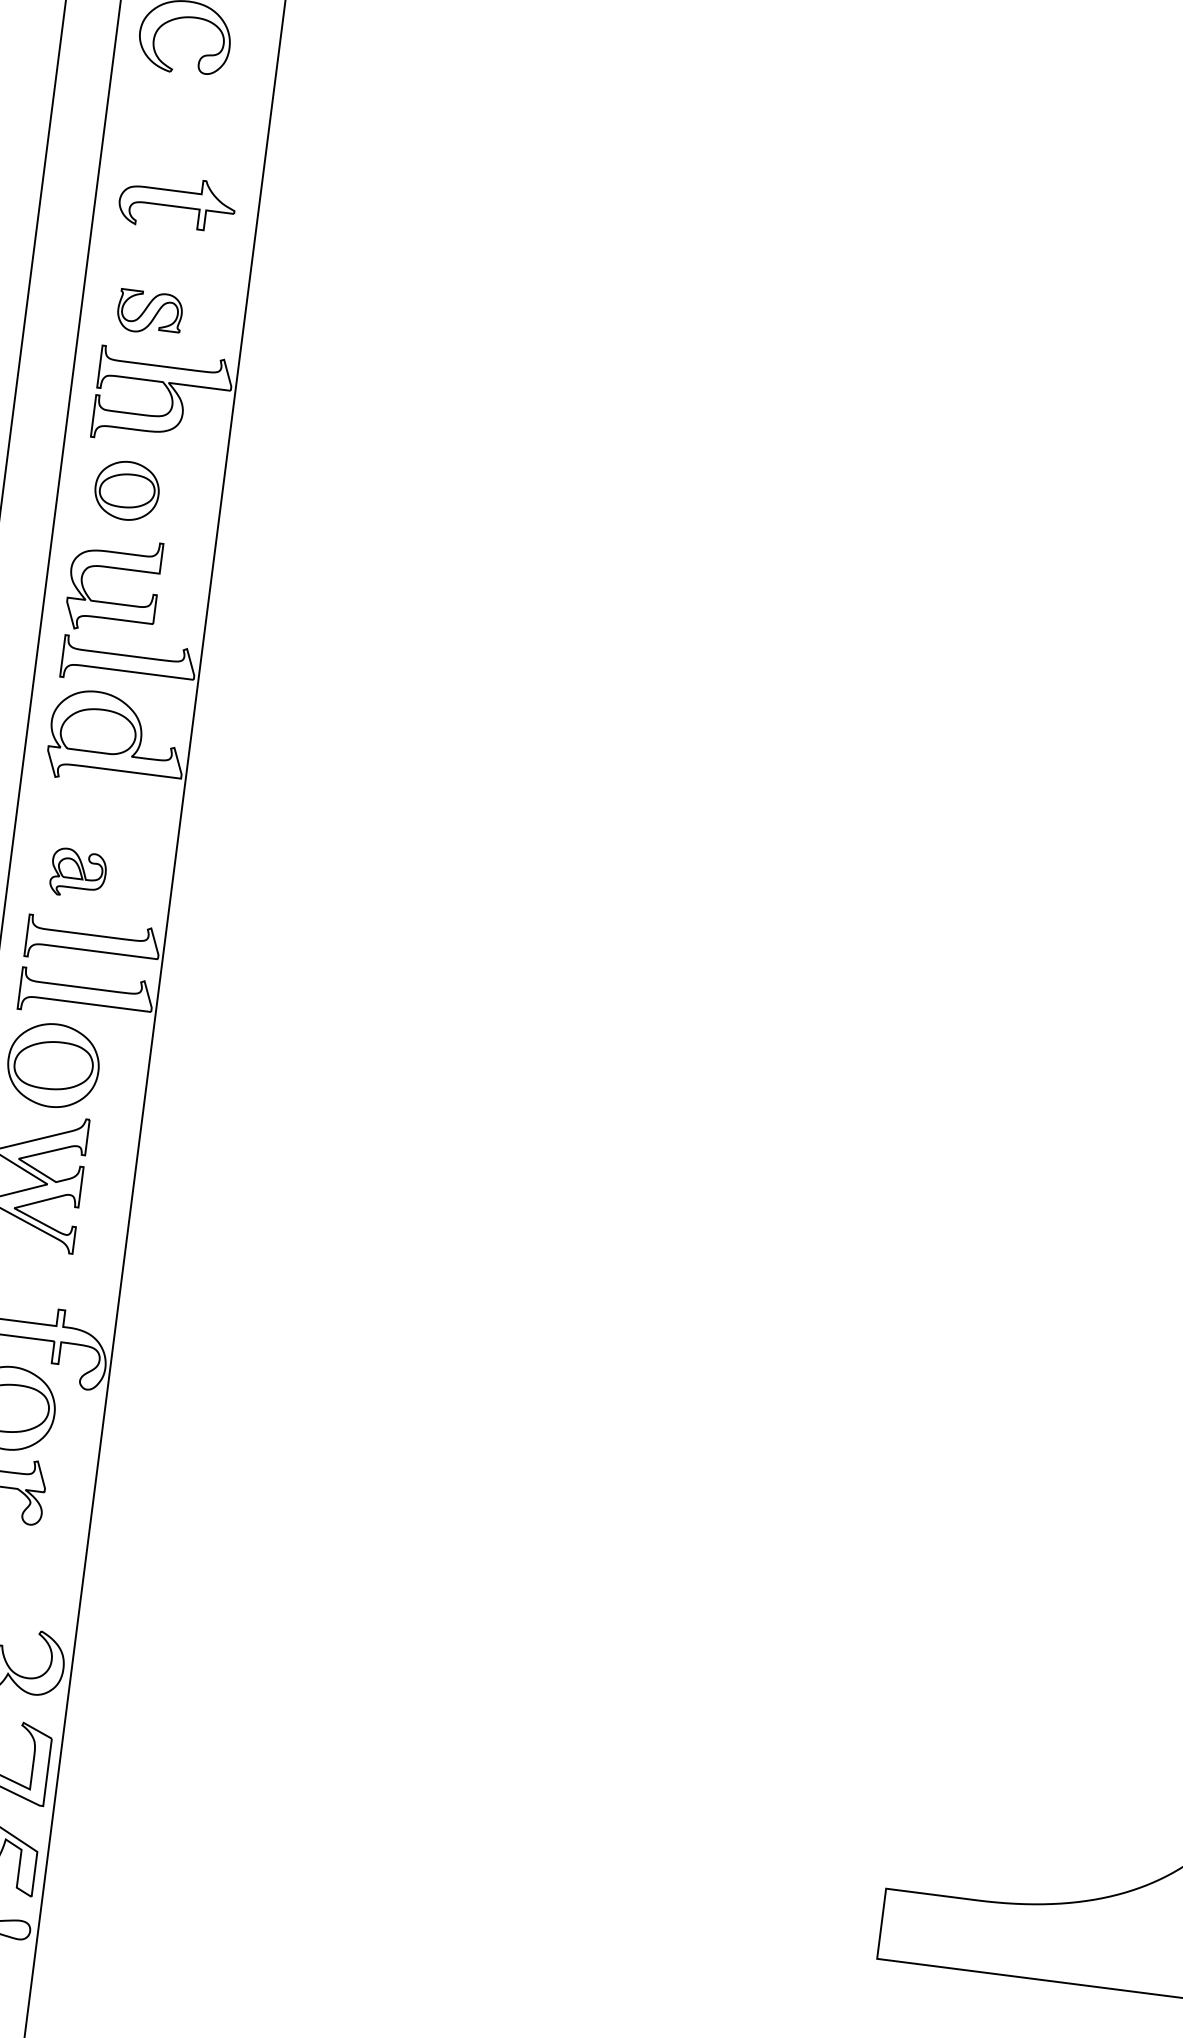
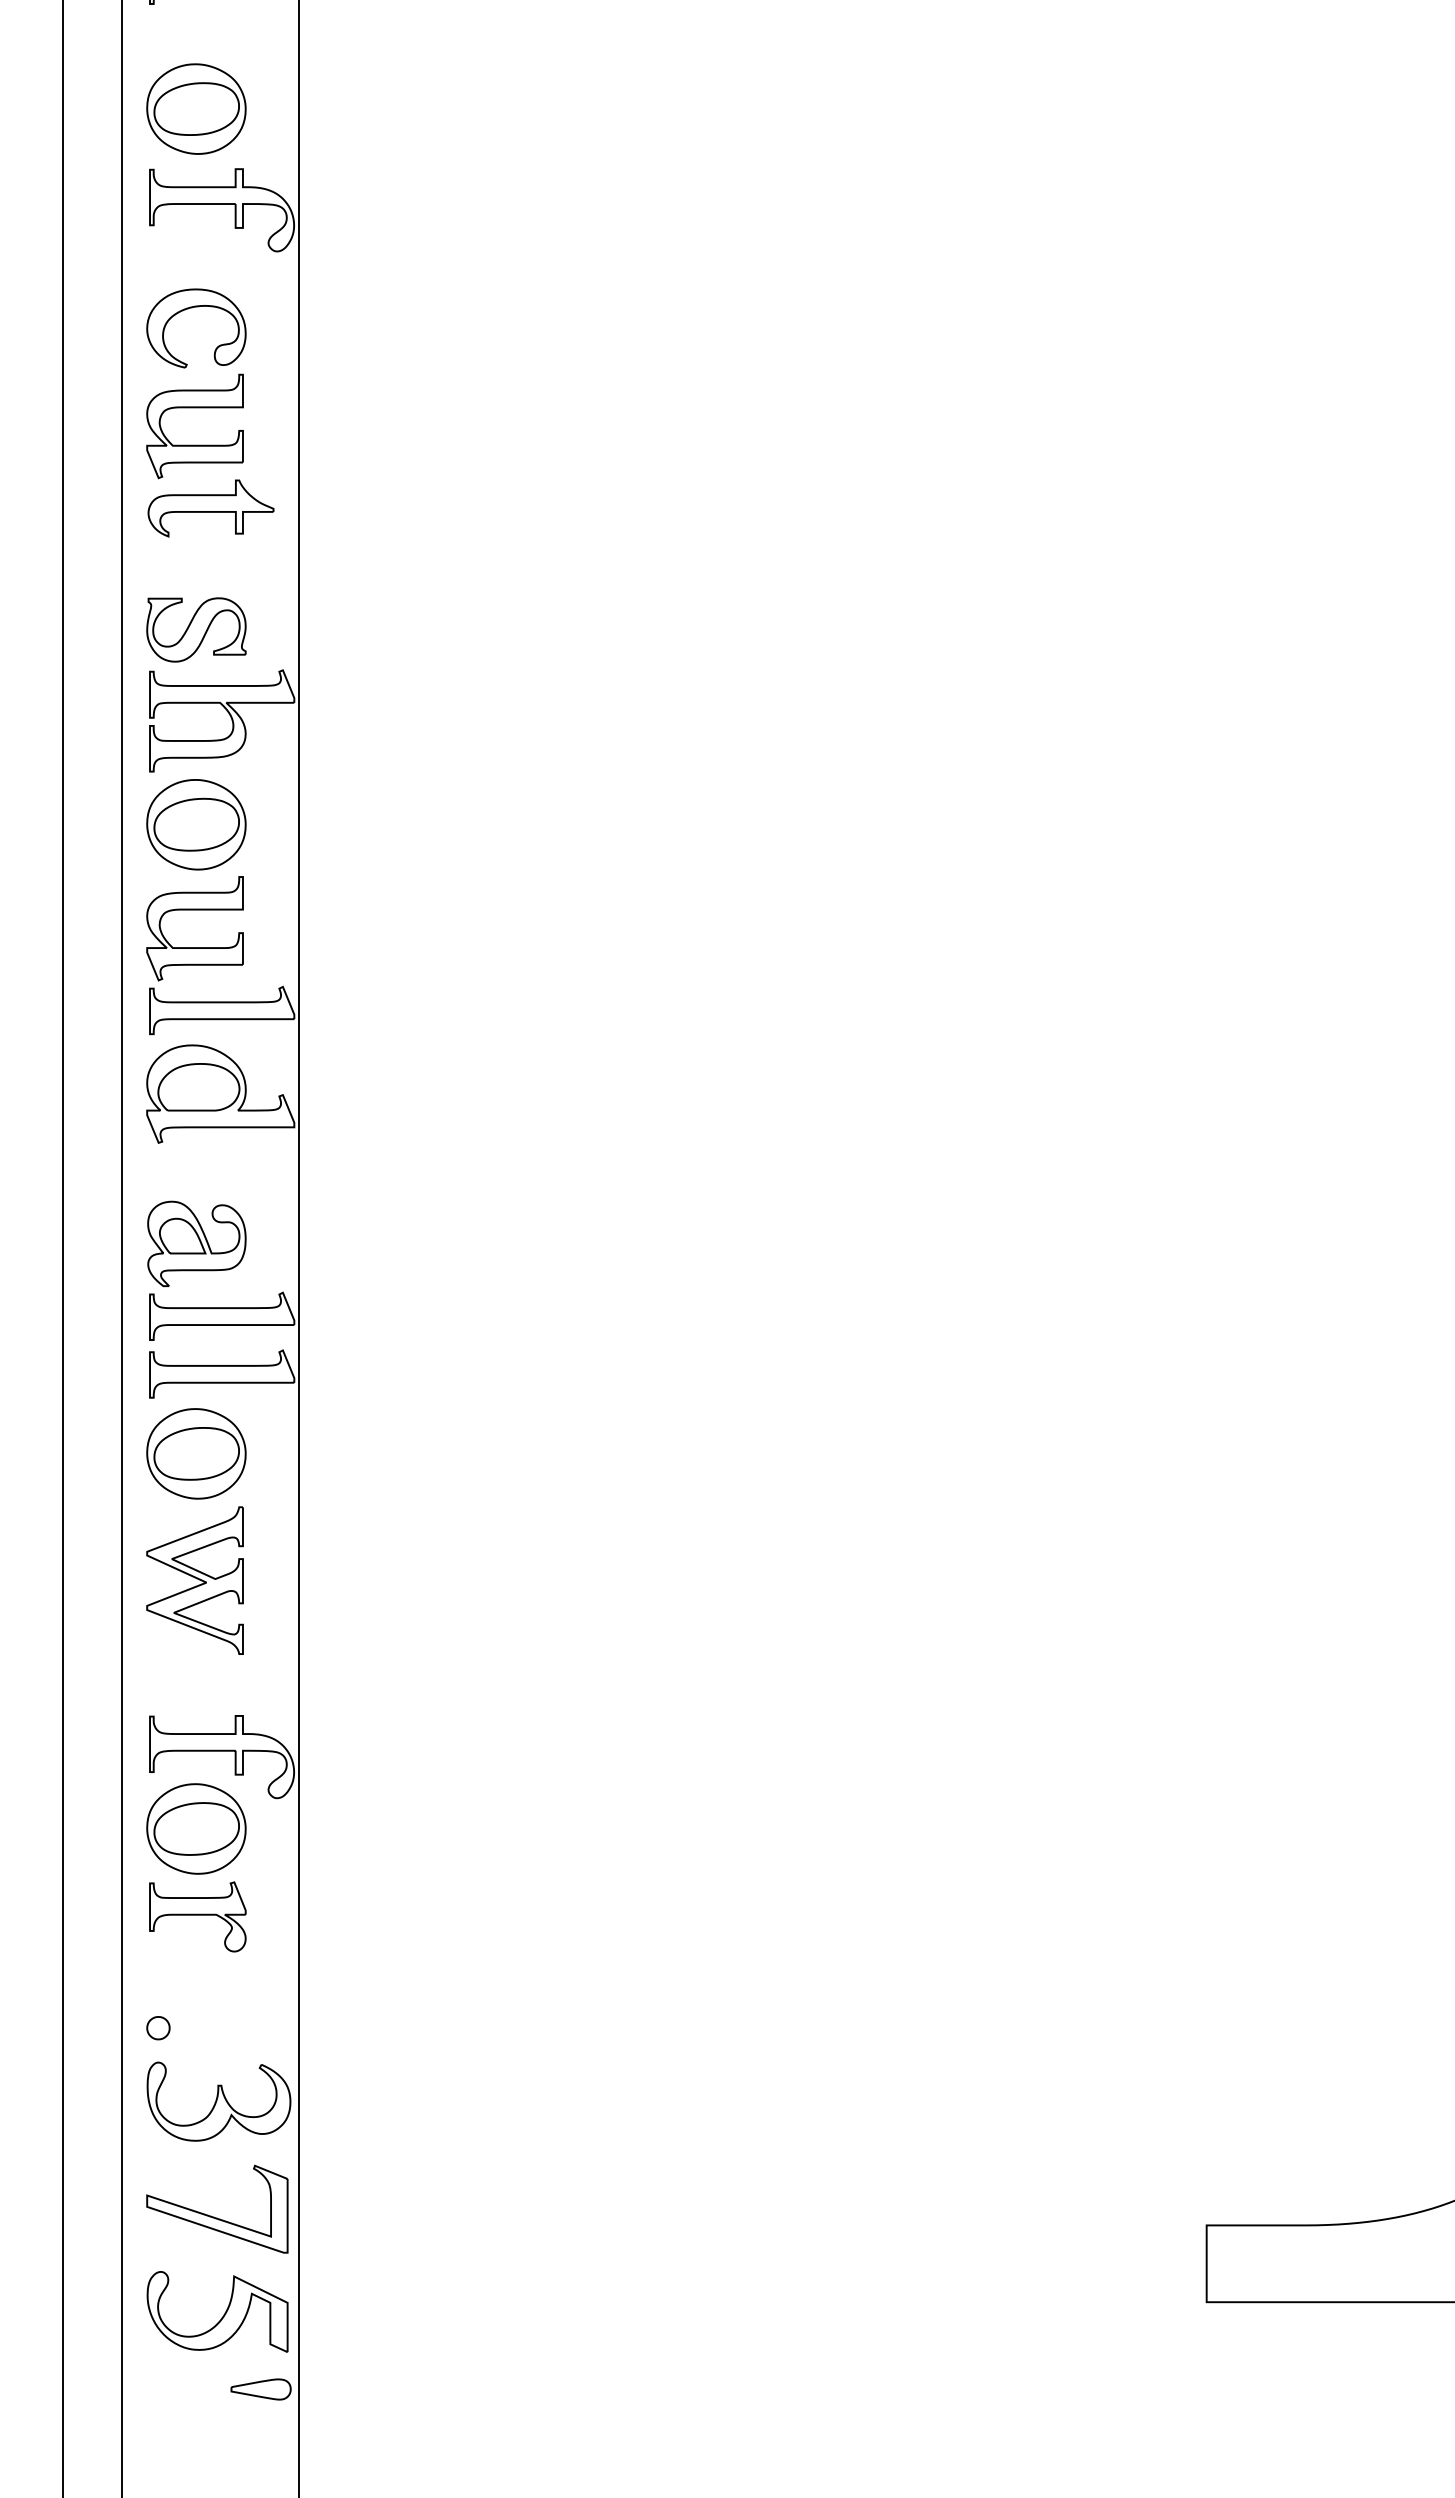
part: (174, 110) -> (194, 408), added
part: (149, 312) -> (196, 629), size x1.43
part: (127, 490) -> (196, 824), size x1.43
part: (78, 873) -> (196, 1243), size x1.67

